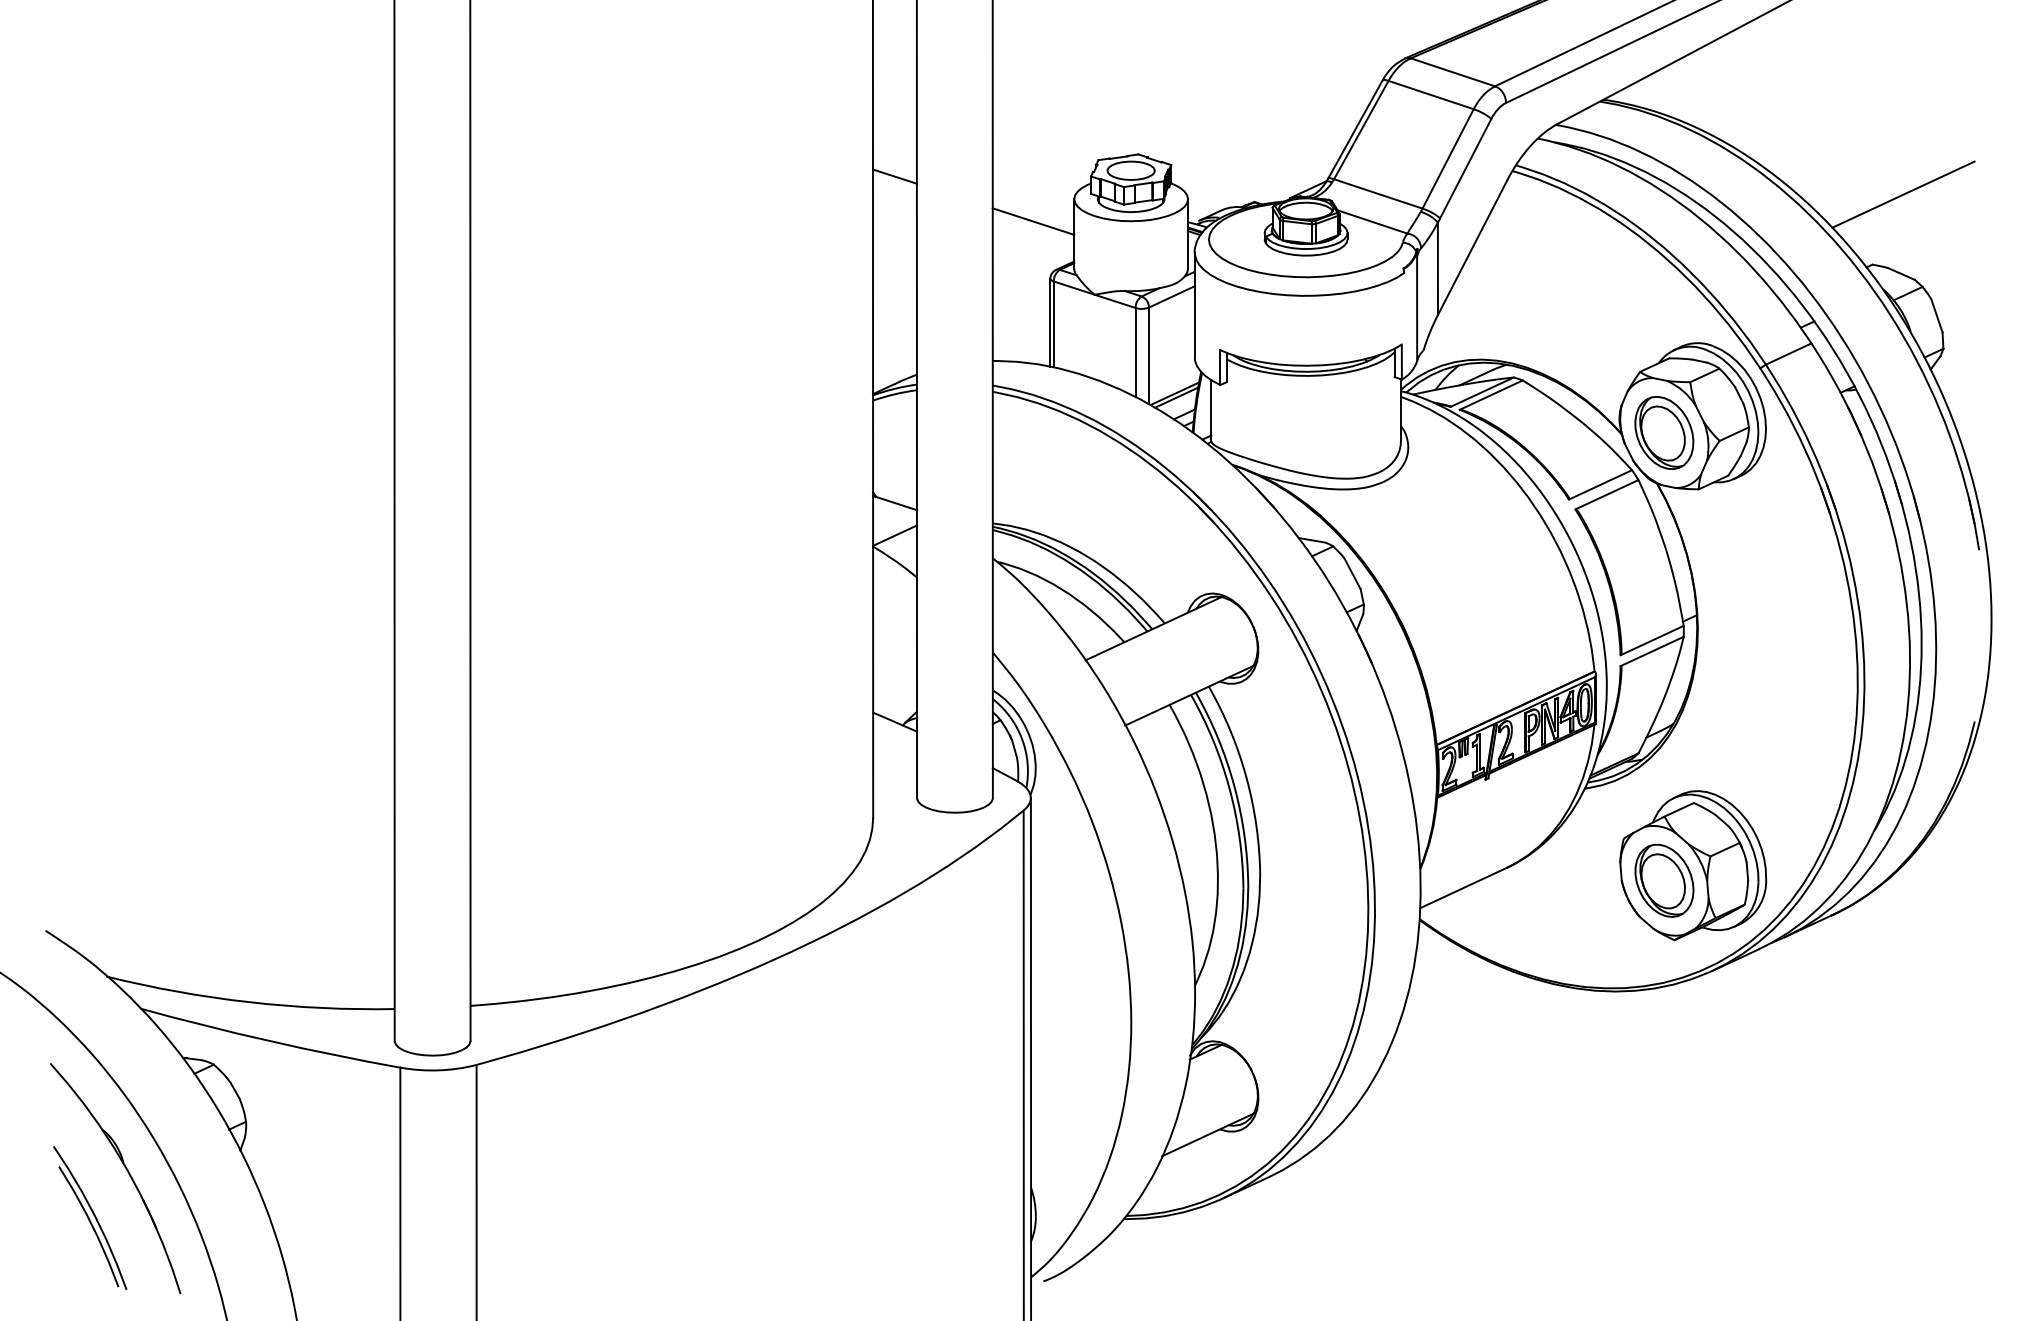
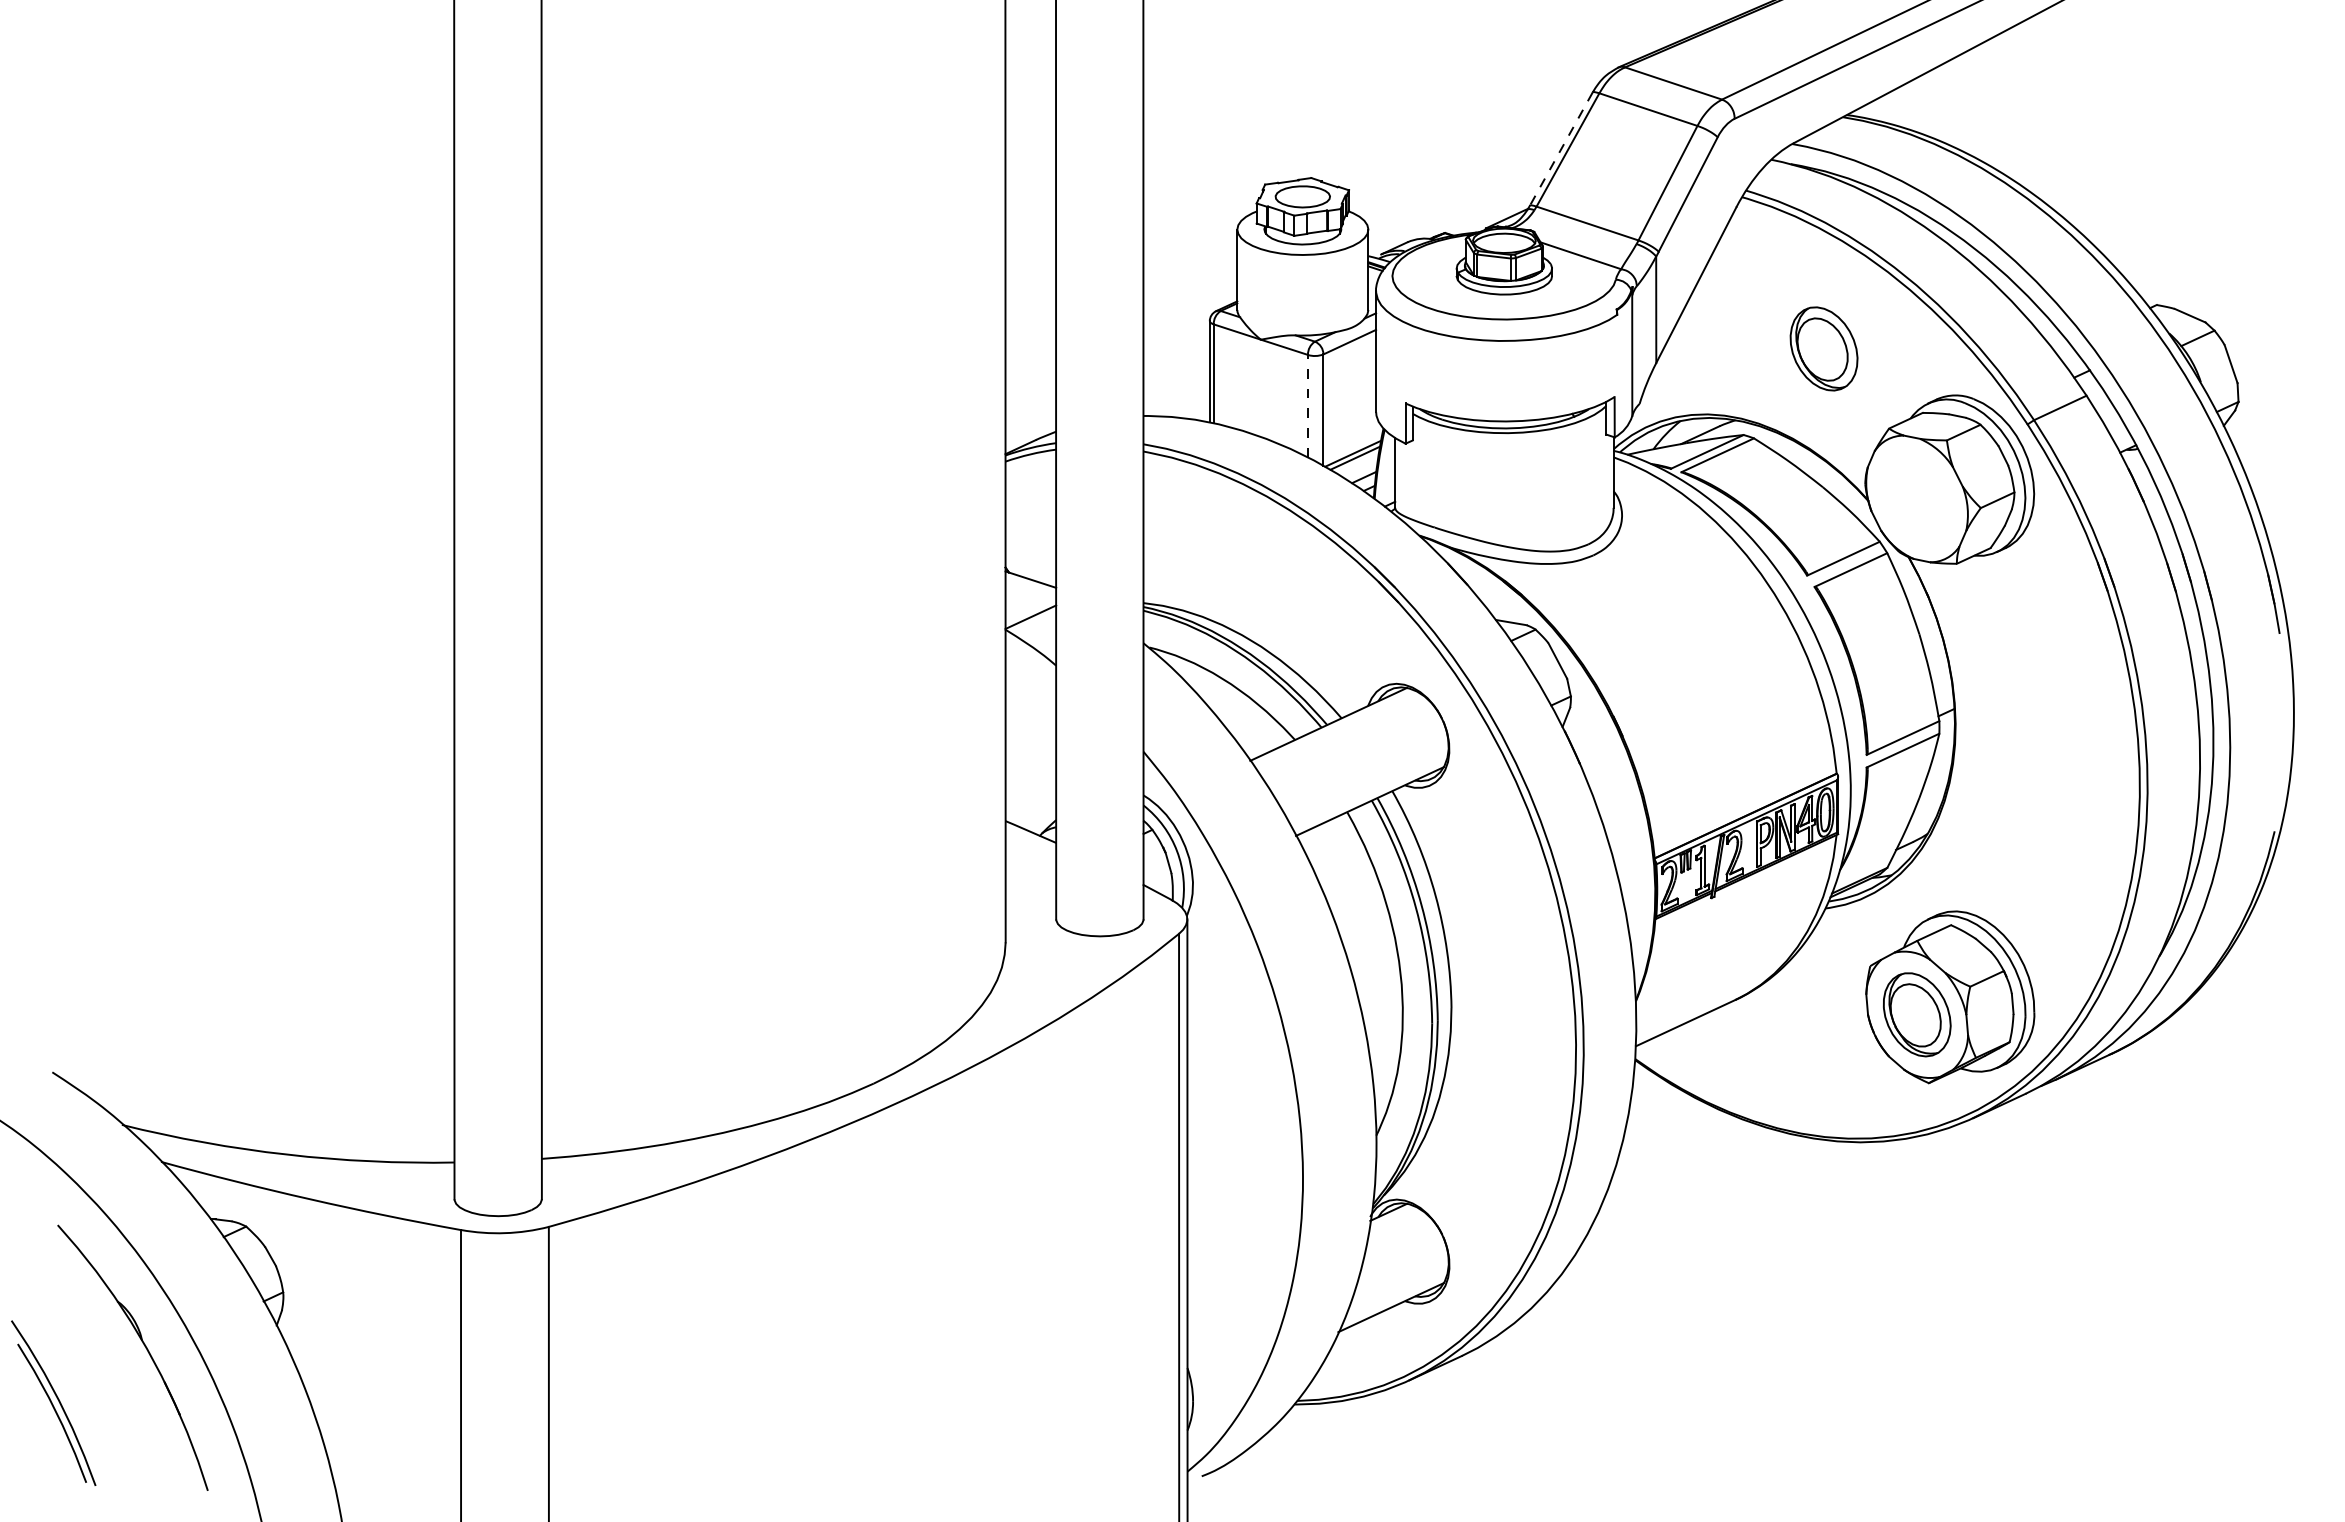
line: (1355, 129) -> (1561, 149), solid -> dashed
line: (894, 176) -> (1030, 203), removed
line: (1903, 194) -> (2192, 224), removed
line: (1033, 221) -> (1190, 255), removed
line: (1135, 351) -> (1307, 405), solid -> dashed
part: (1663, 432) -> (1823, 348), moved
part: (90, 1217) -> (53, 1402), moved

